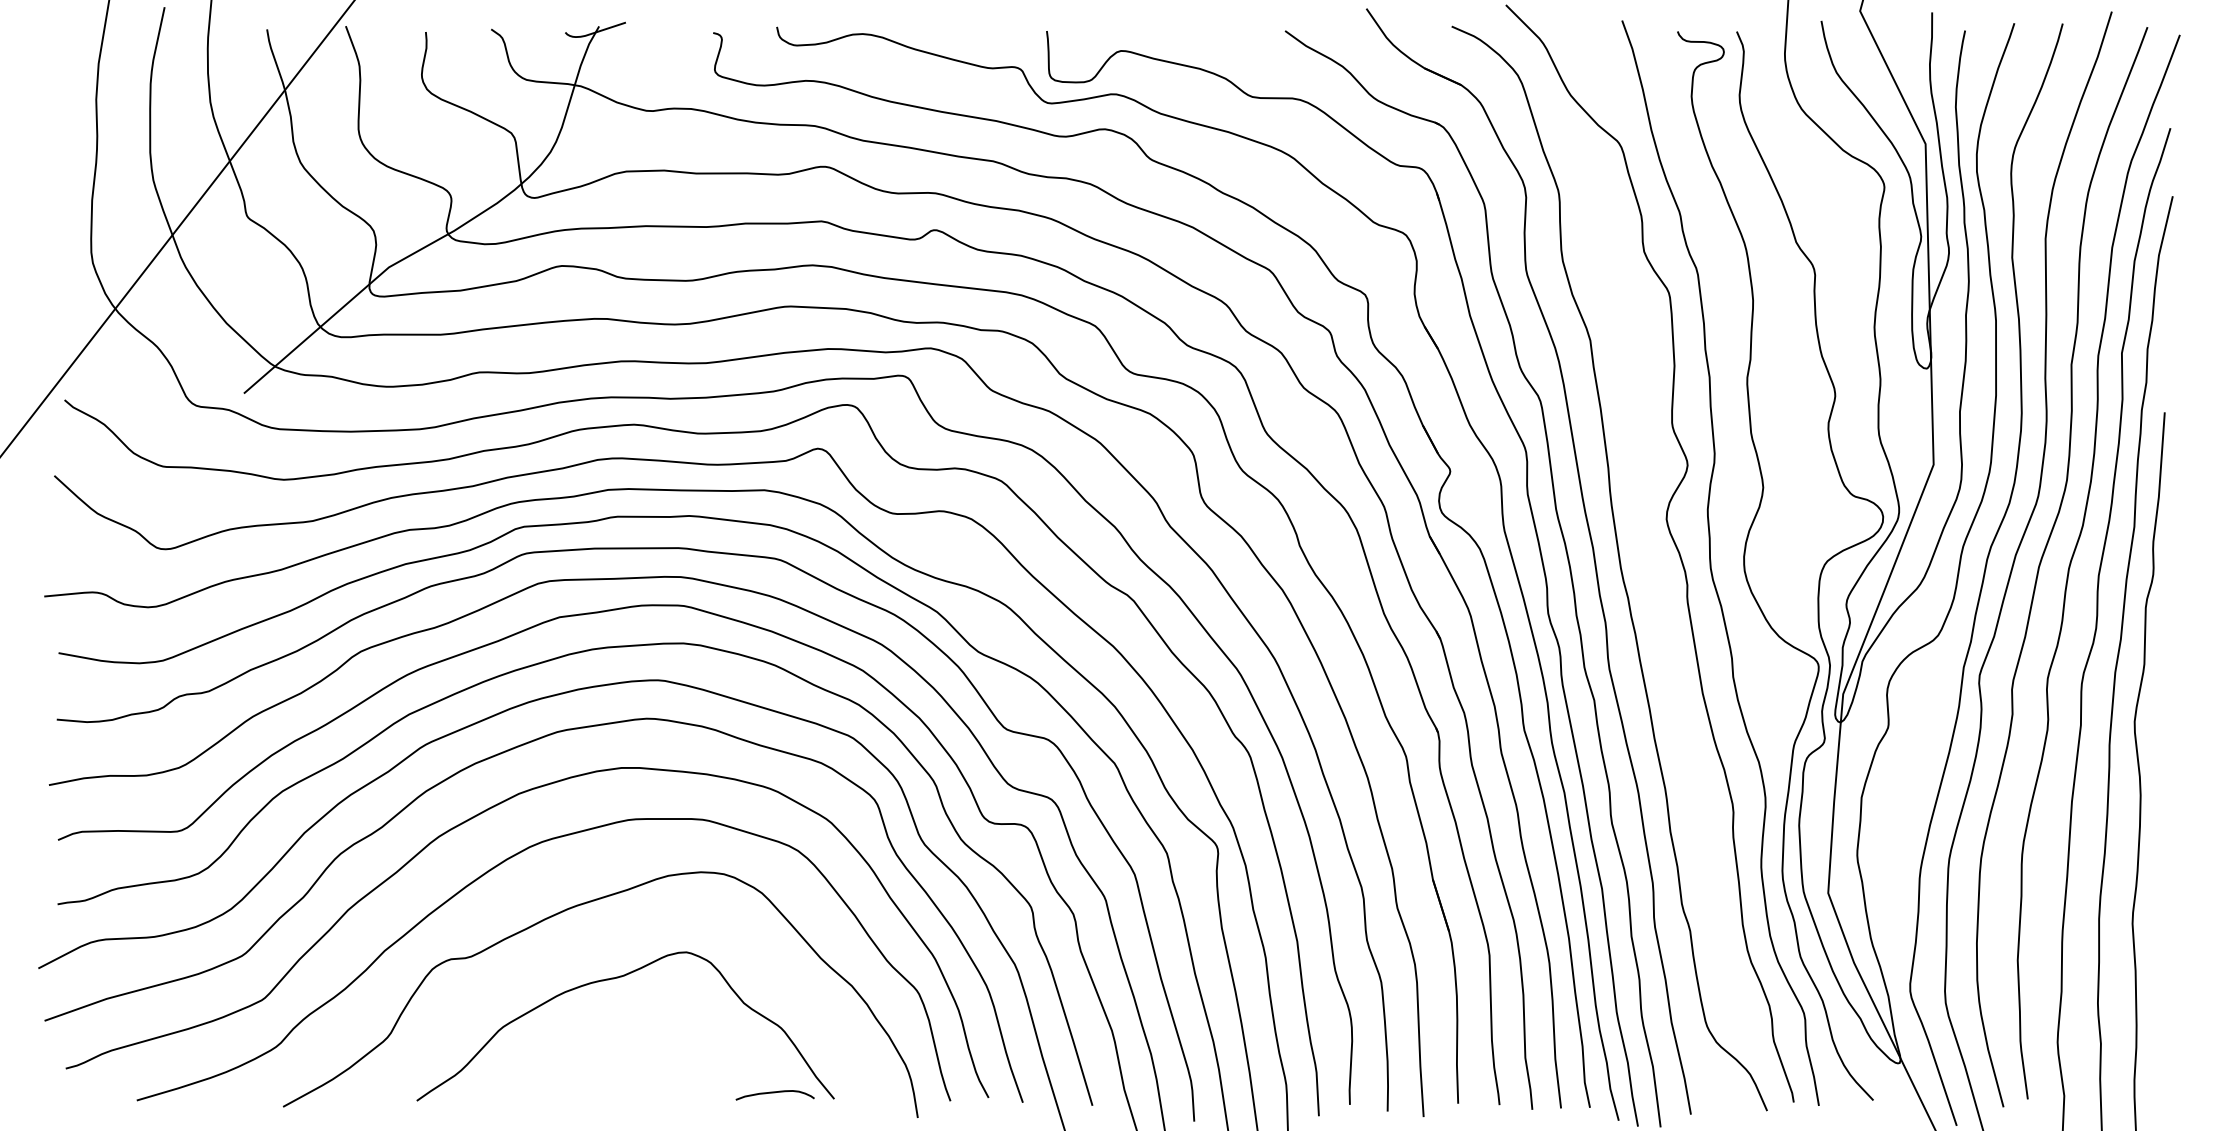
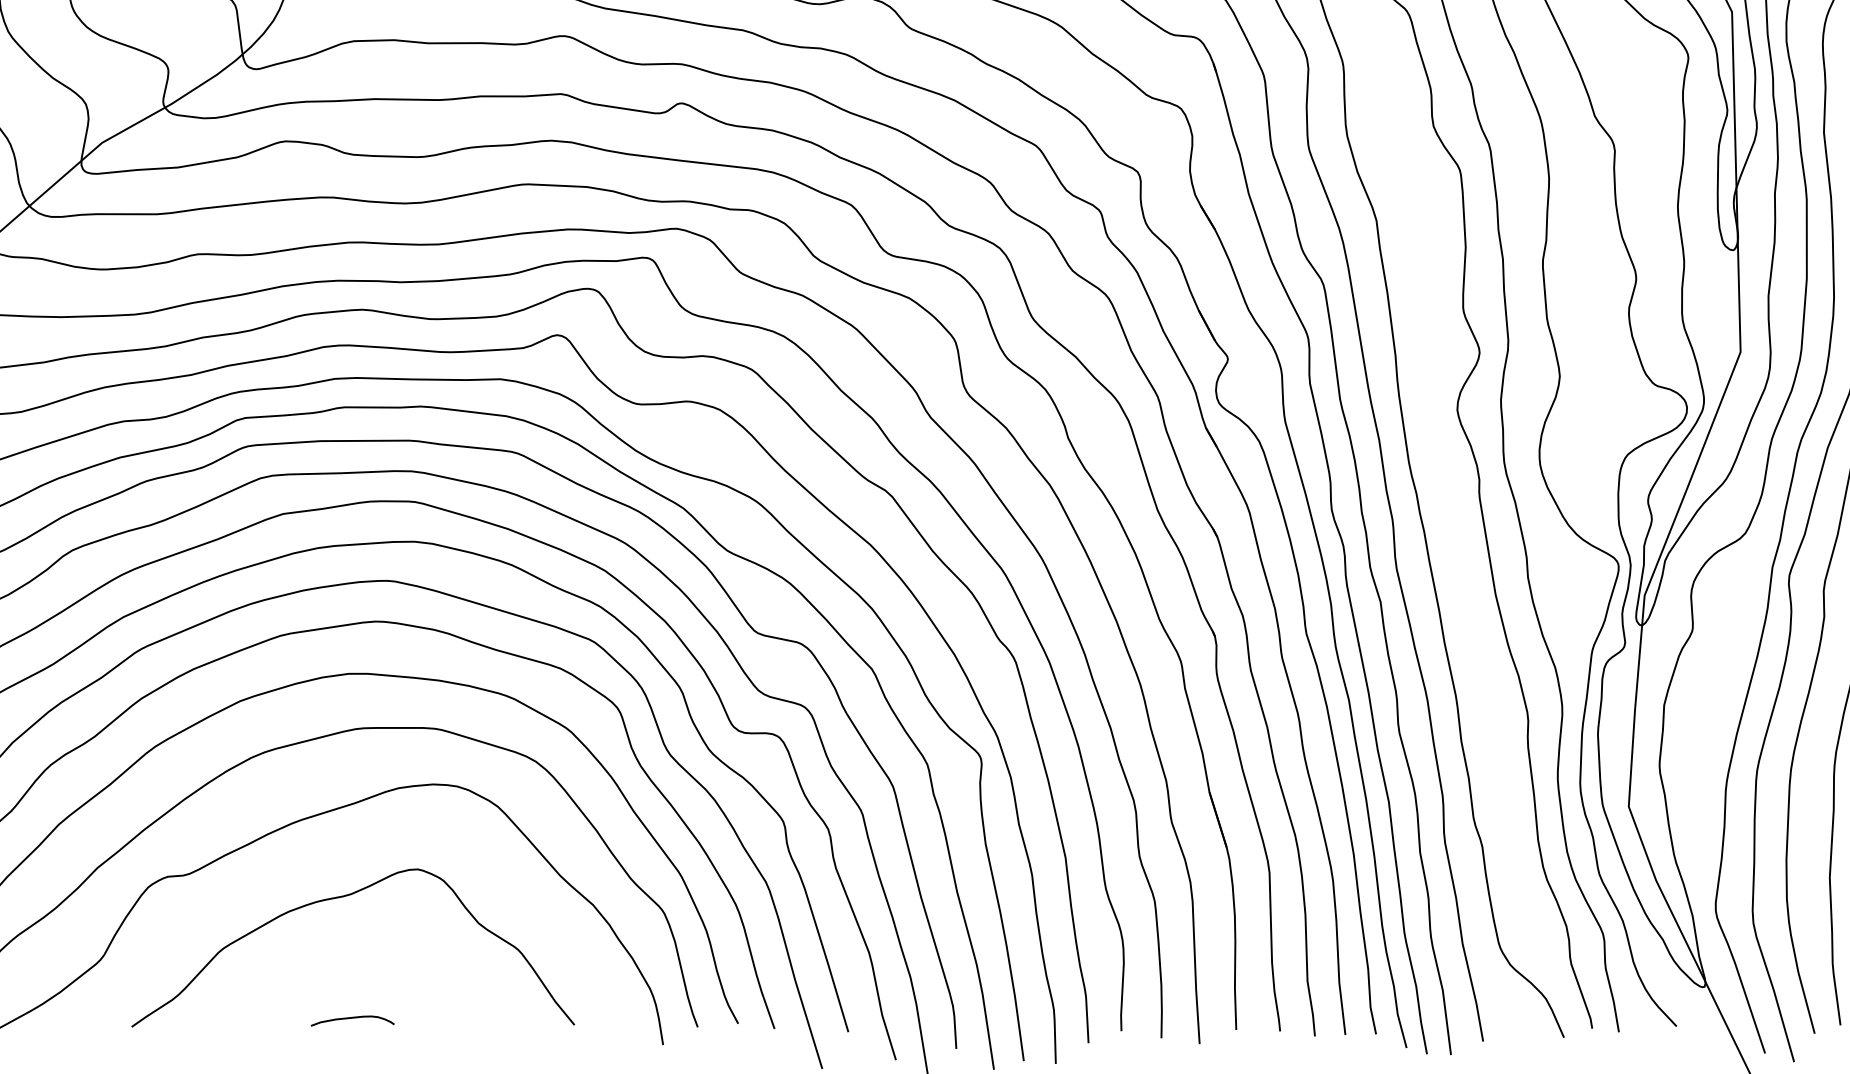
curve: (774, 1093) -> (351, 1019), moved

